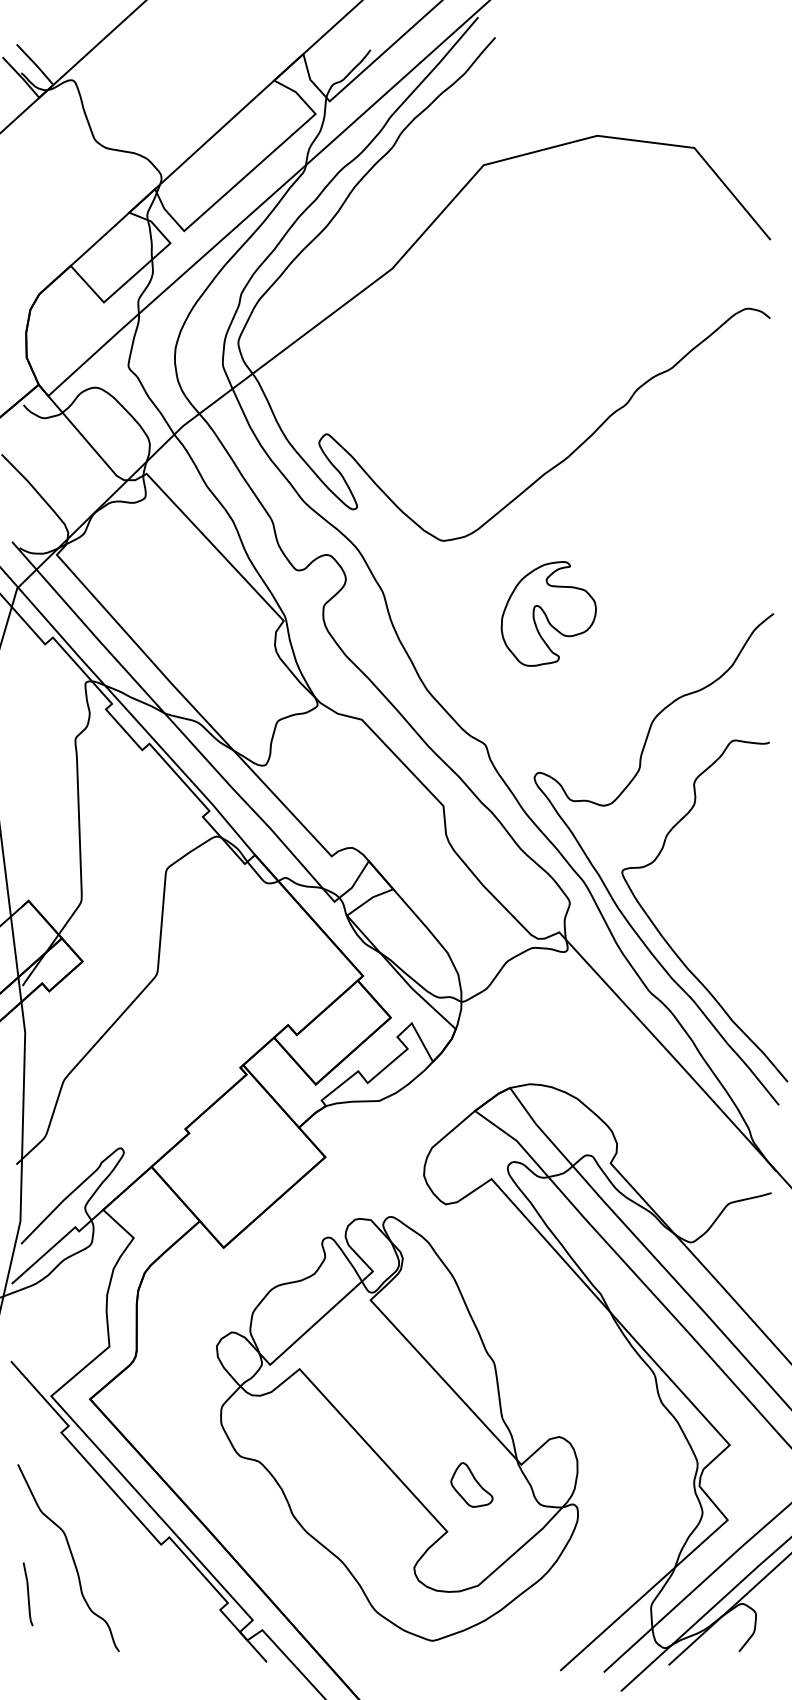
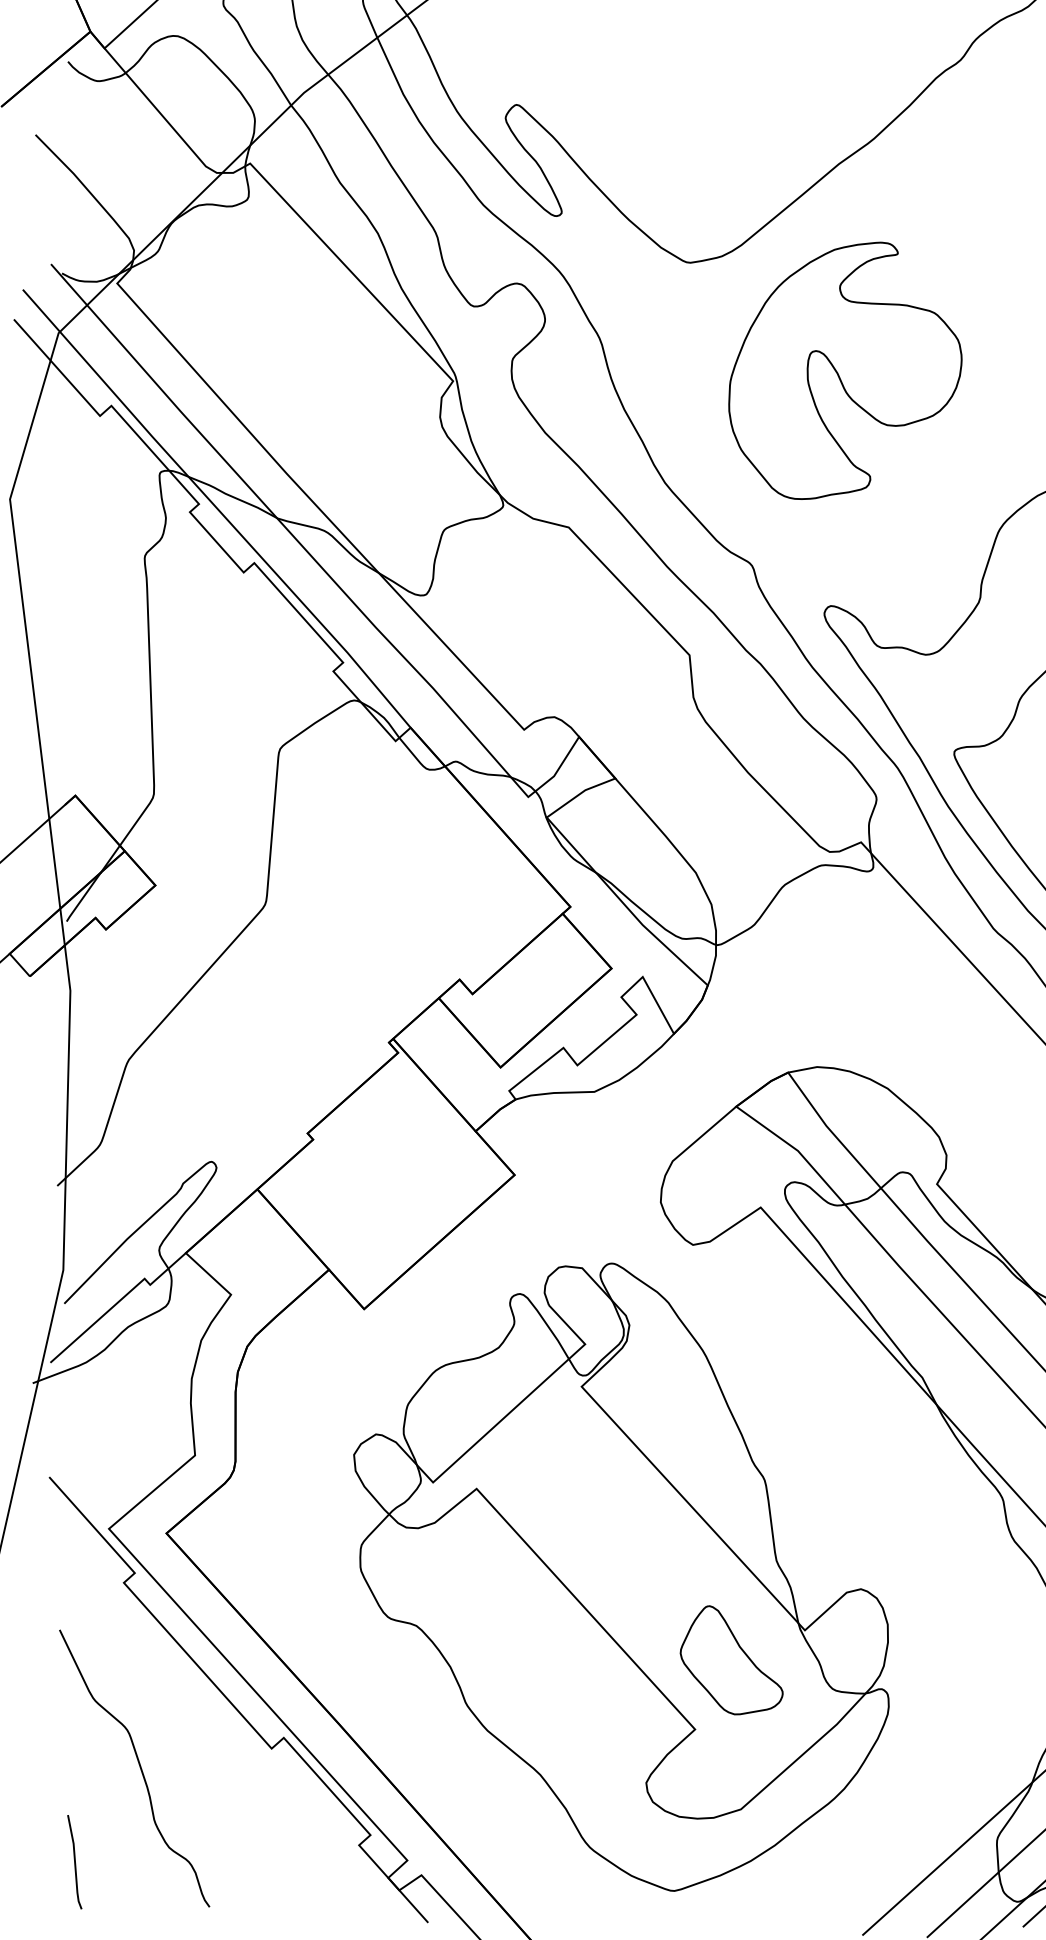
part: (548, 613) -> (845, 370), size x1.67
part: (471, 1484) -> (731, 1659), size x1.67
line: (27, 1594) -> (73, 1862), moved

